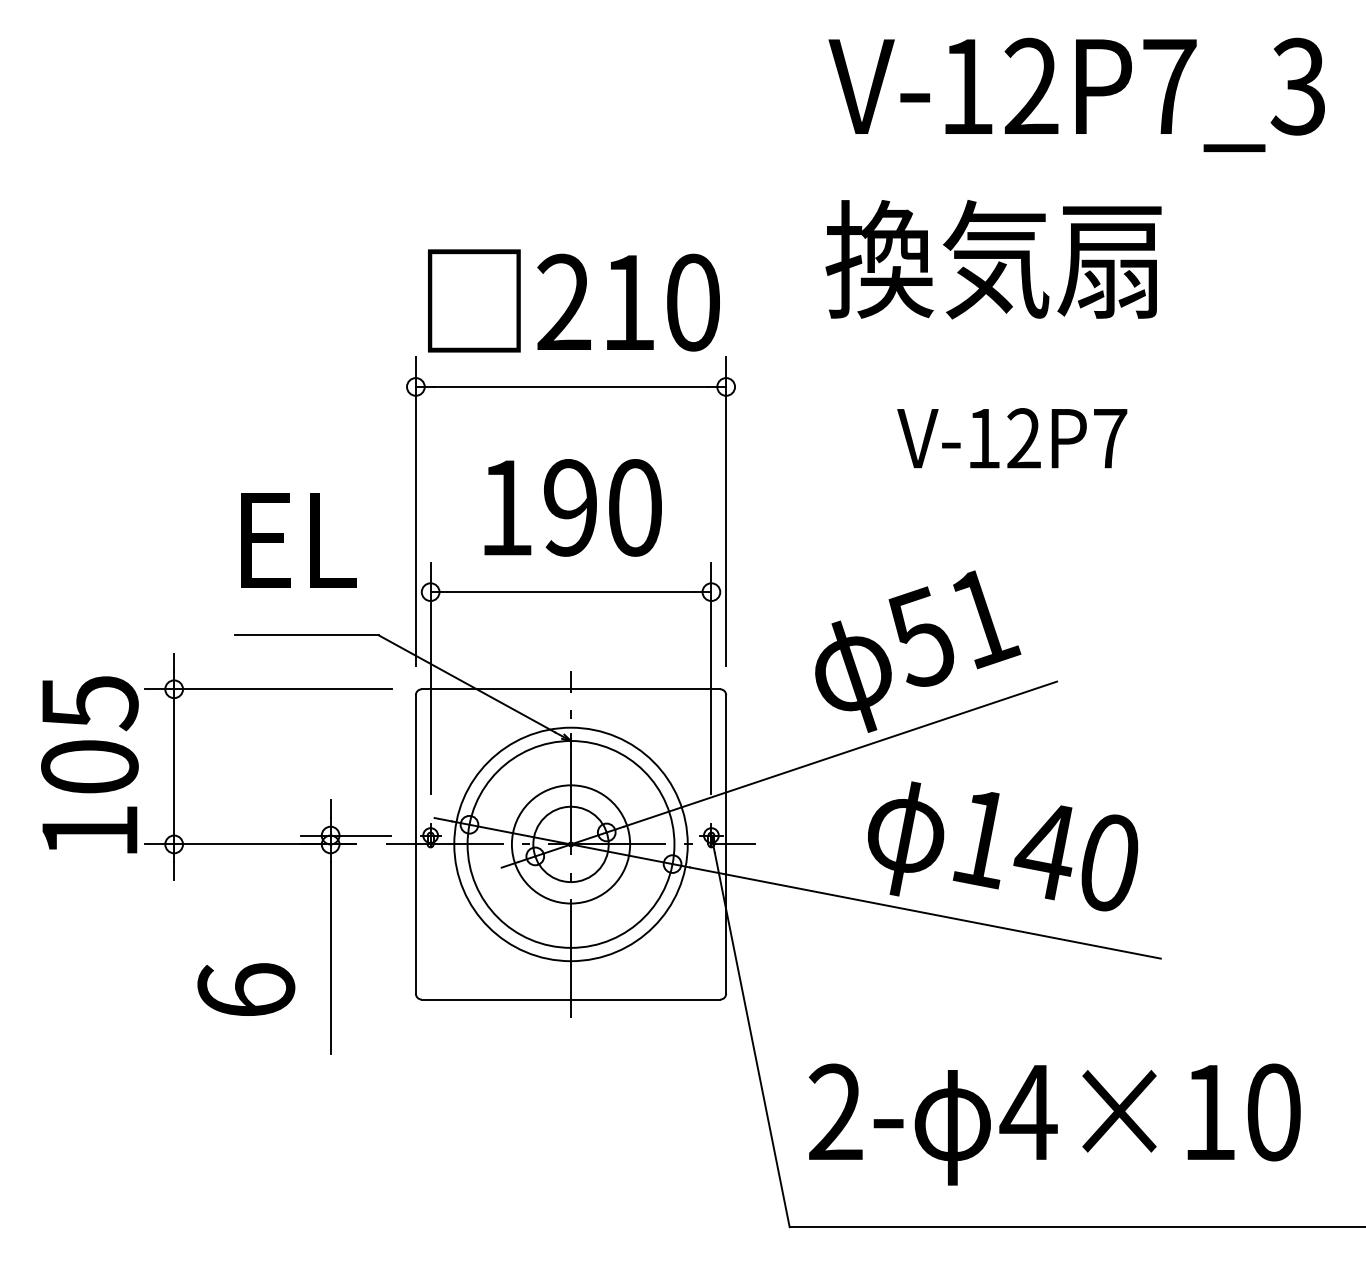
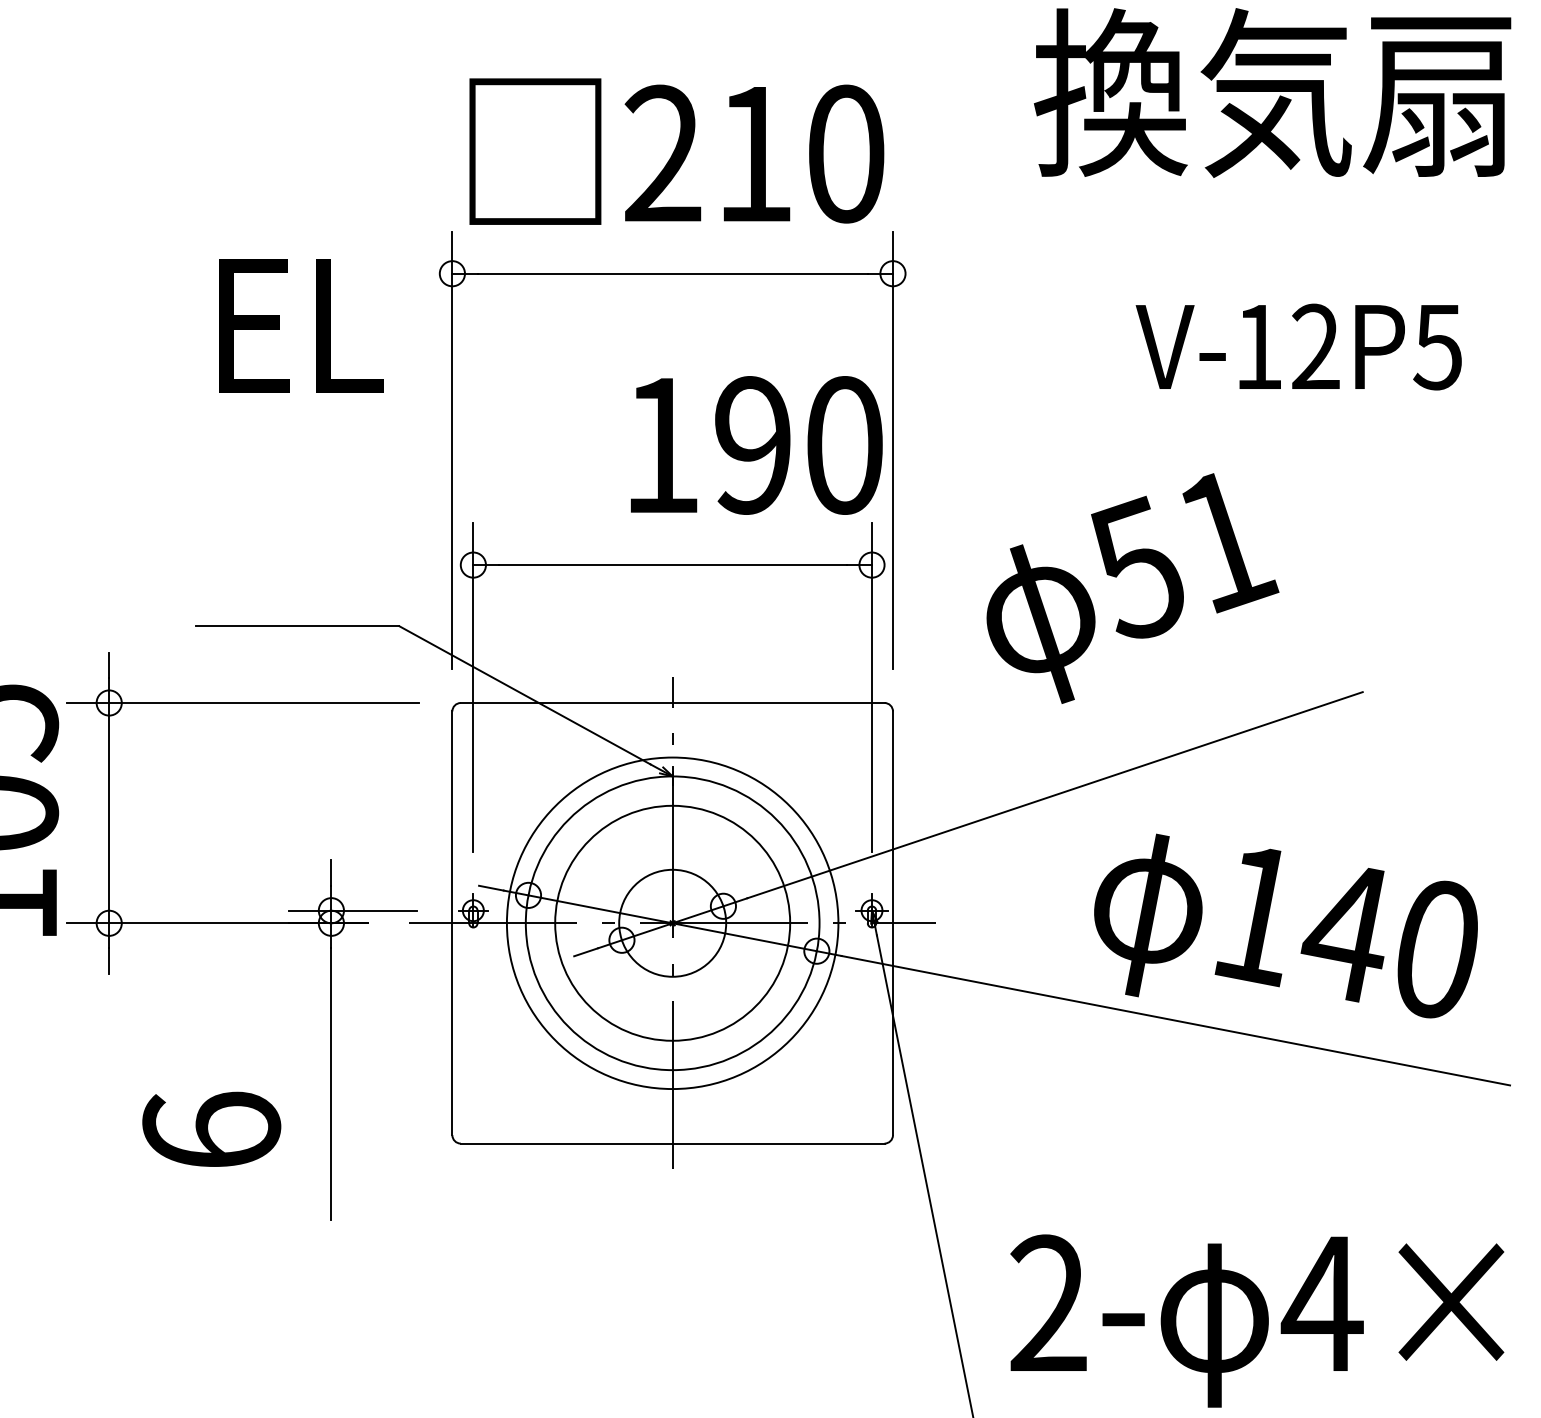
text: (1109, 439) -> (1437, 348), V-12P7 -> V-12P5
text: (572, 507) -> (755, 444), moved
text: (298, 540) -> (299, 325), moved
text: (918, 651) -> (1133, 588), moved
circle: (570, 844) -> (671, 923), size x1.4

